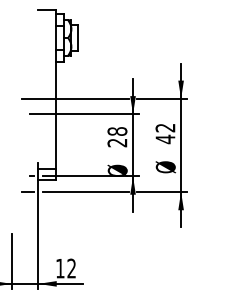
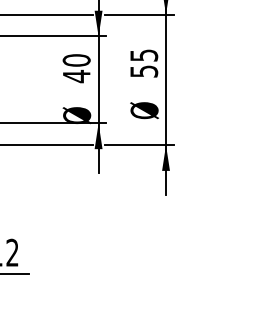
text: (165, 133) -> (144, 63), 42 -> 55
text: (117, 137) -> (76, 68), 28 -> 40

